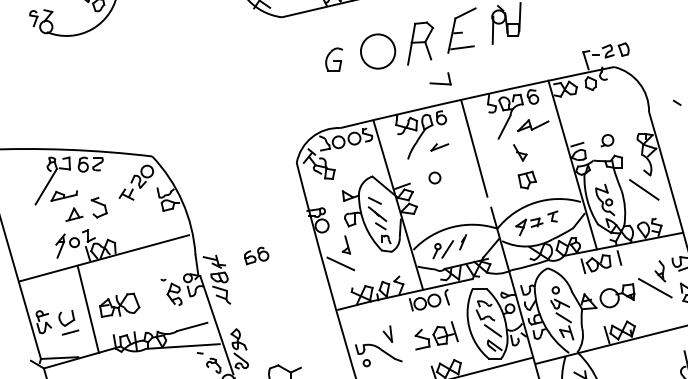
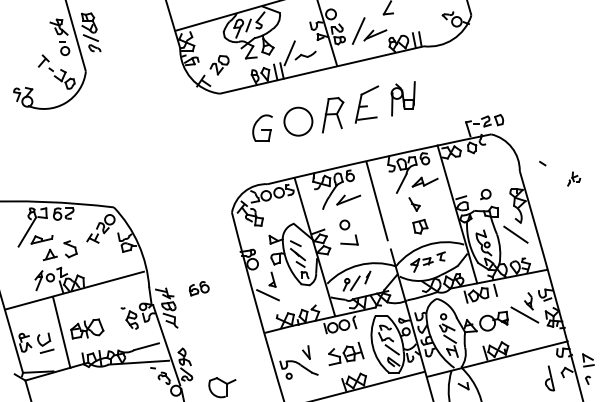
part: (334, 58) -> (262, 127), size x1.43
part: (440, 78) -> (349, 239), moved
part: (439, 146) -> (348, 199), size x1.67

